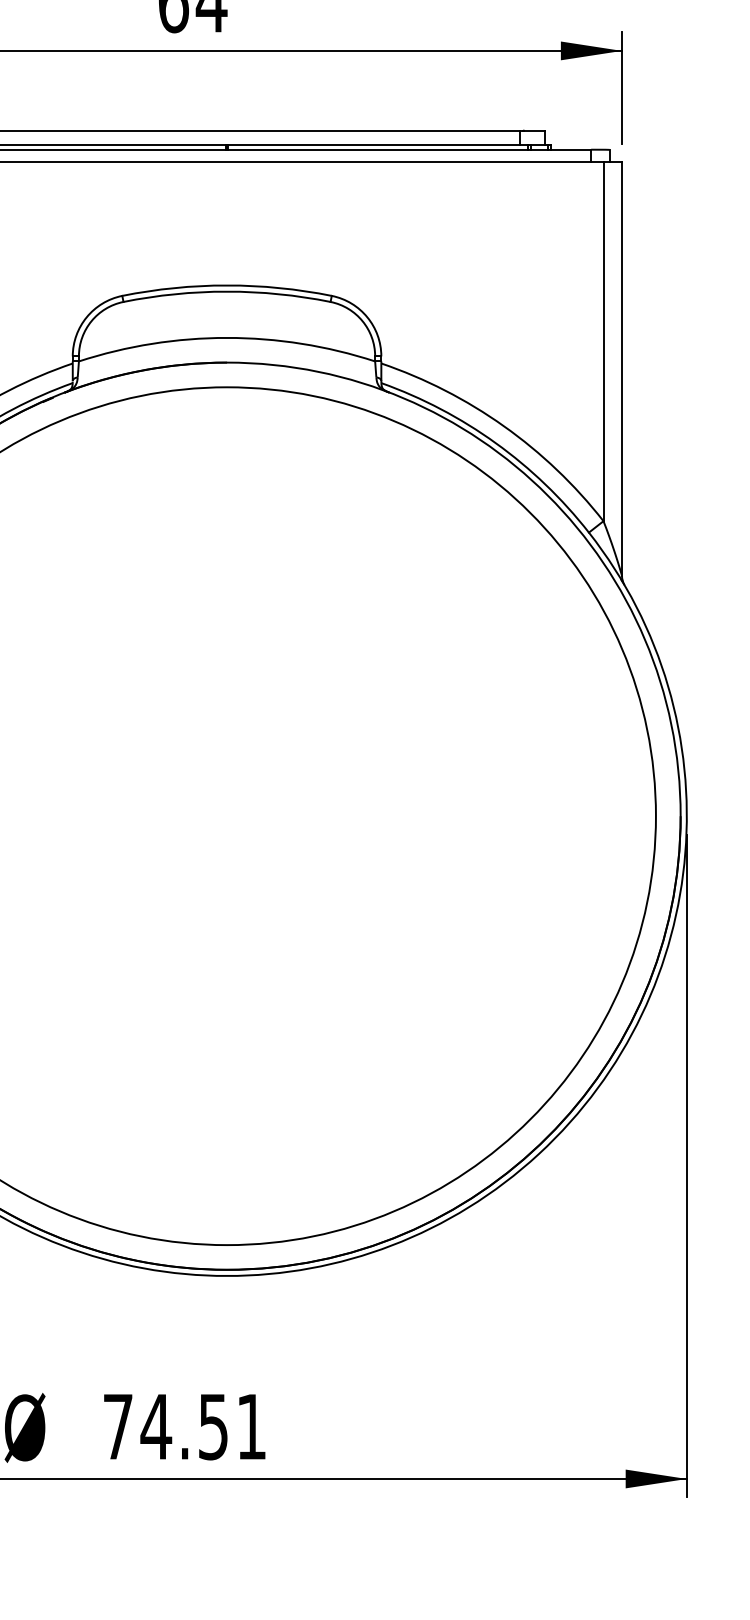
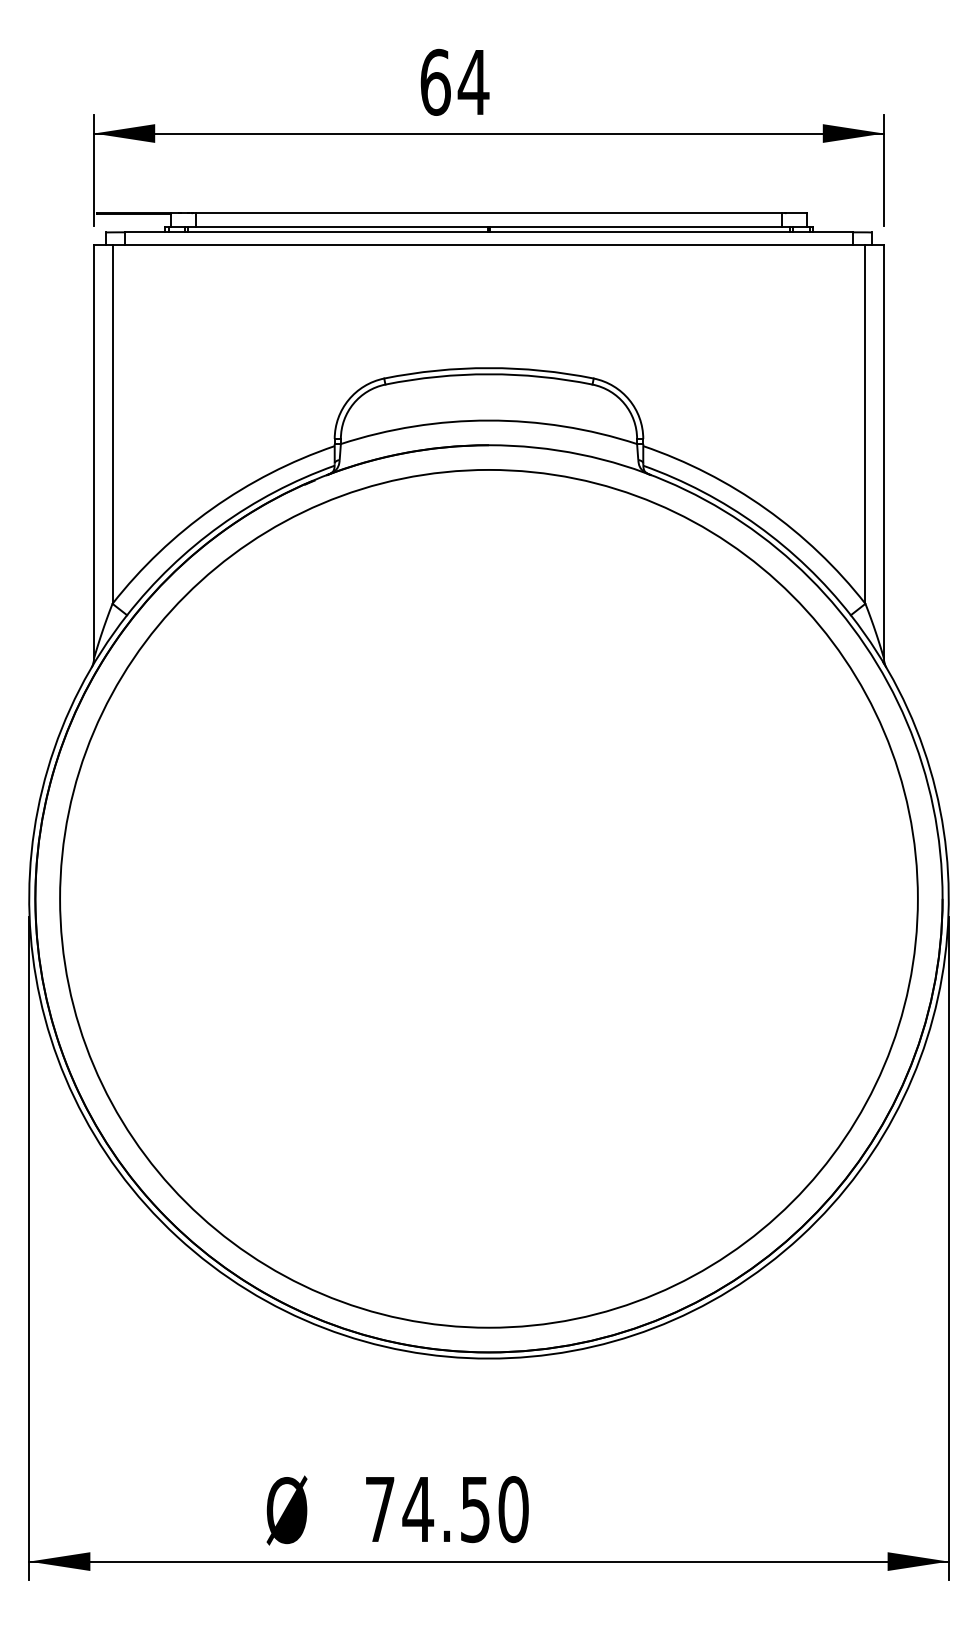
text: (251, 1426) -> (513, 1509), 74.51 -> 74.50

